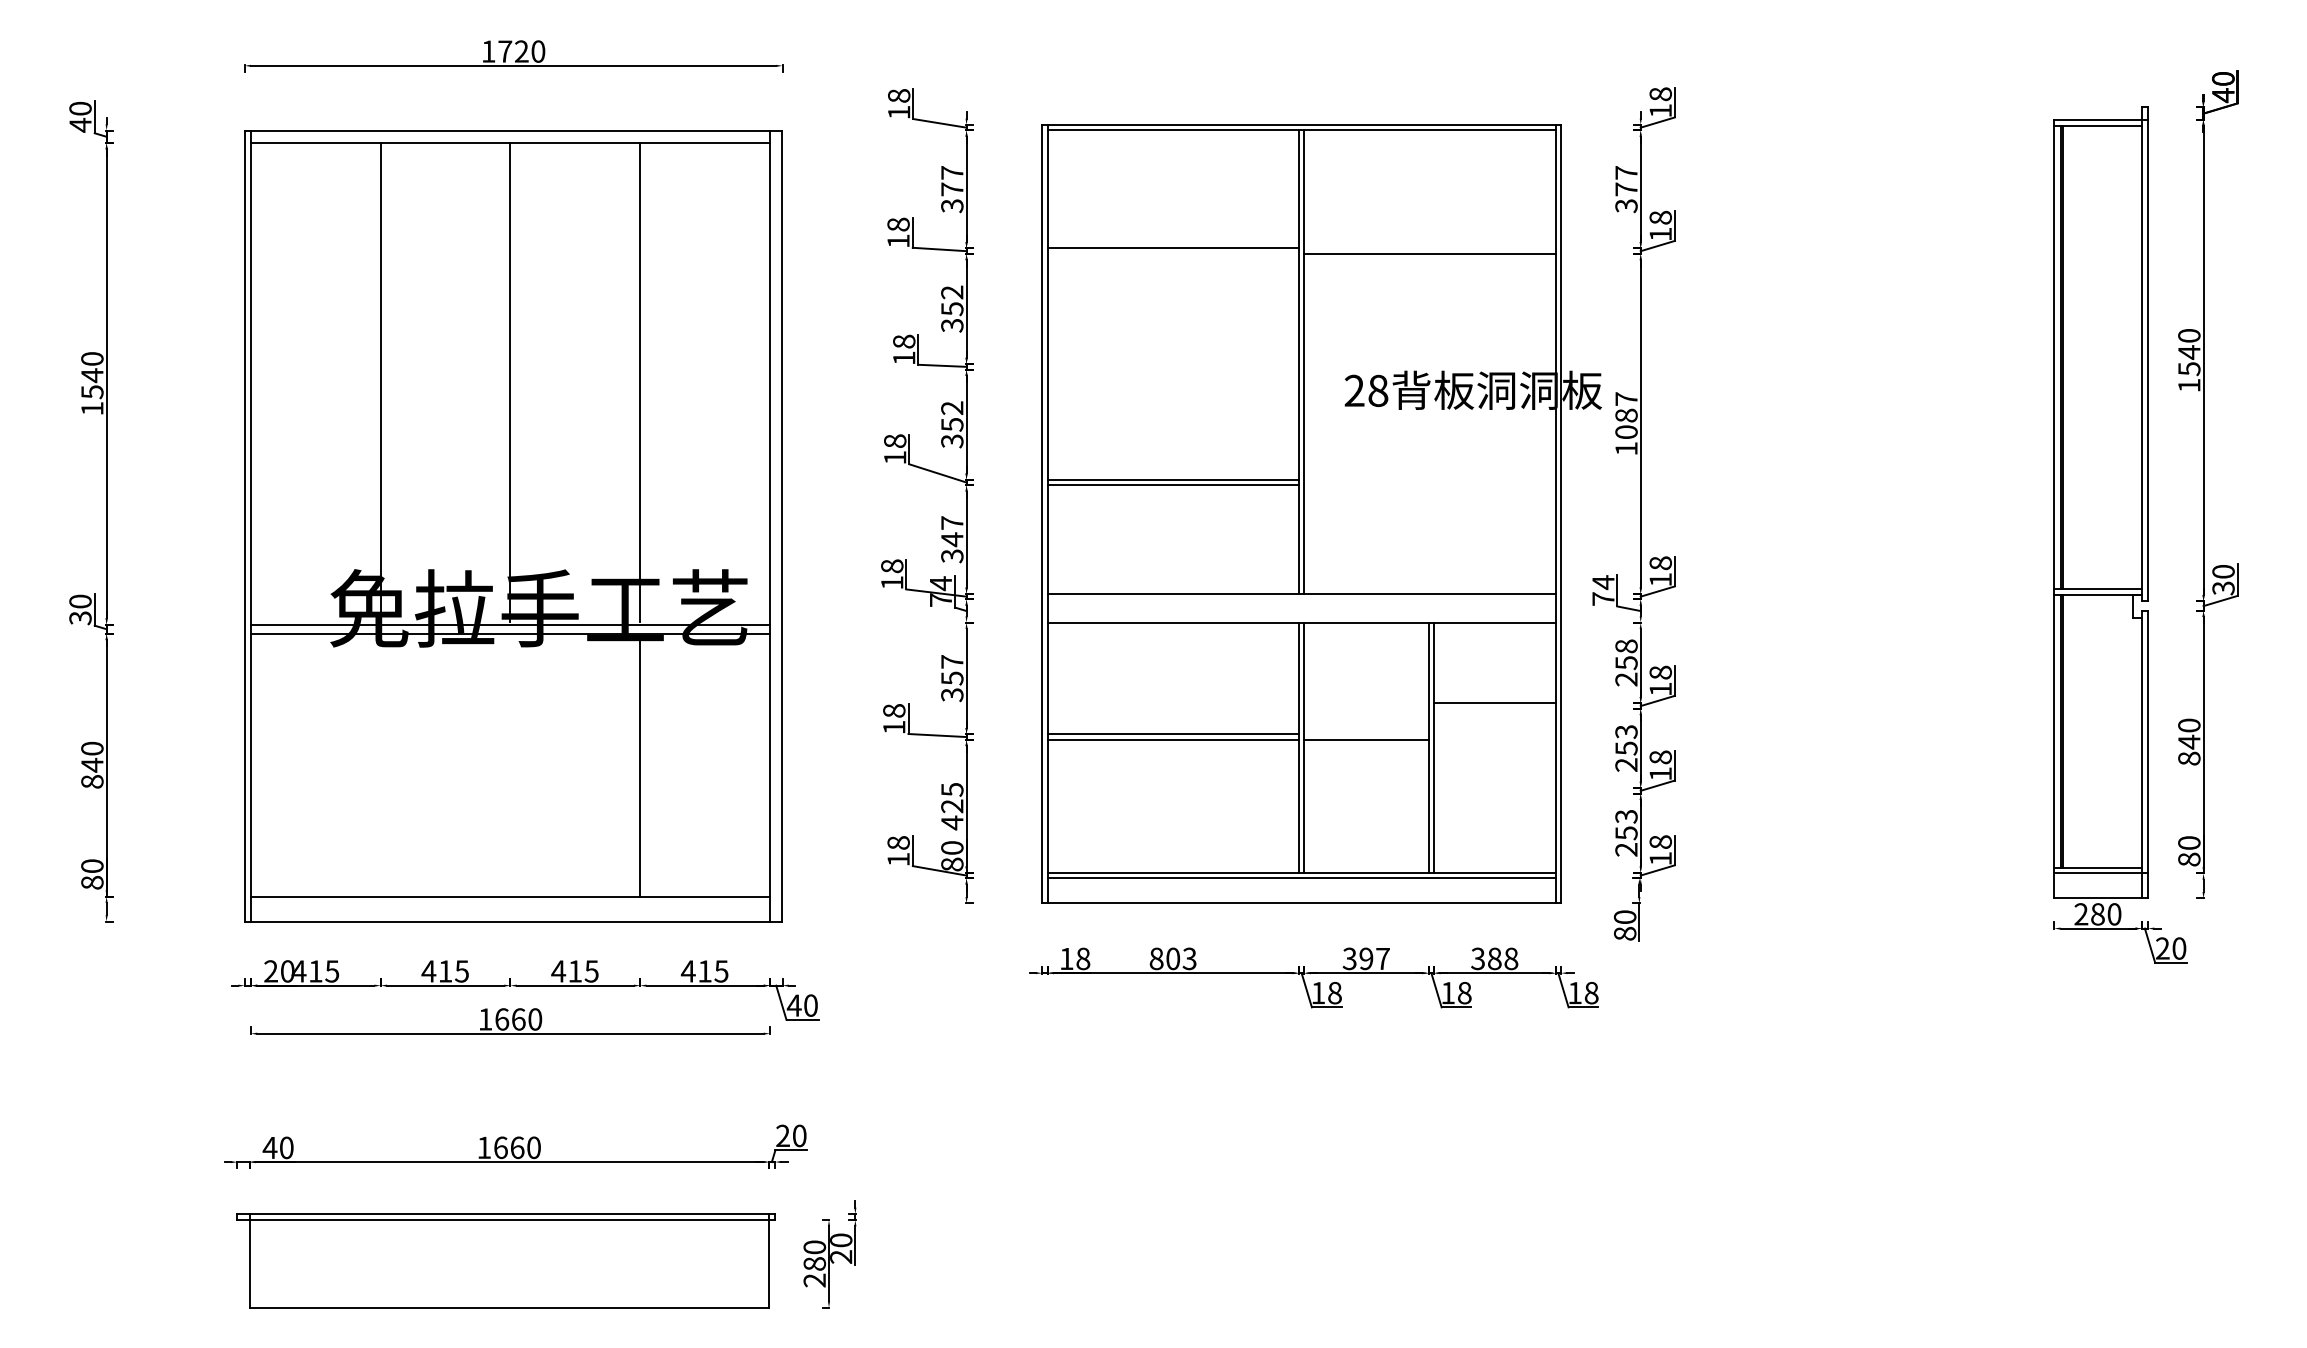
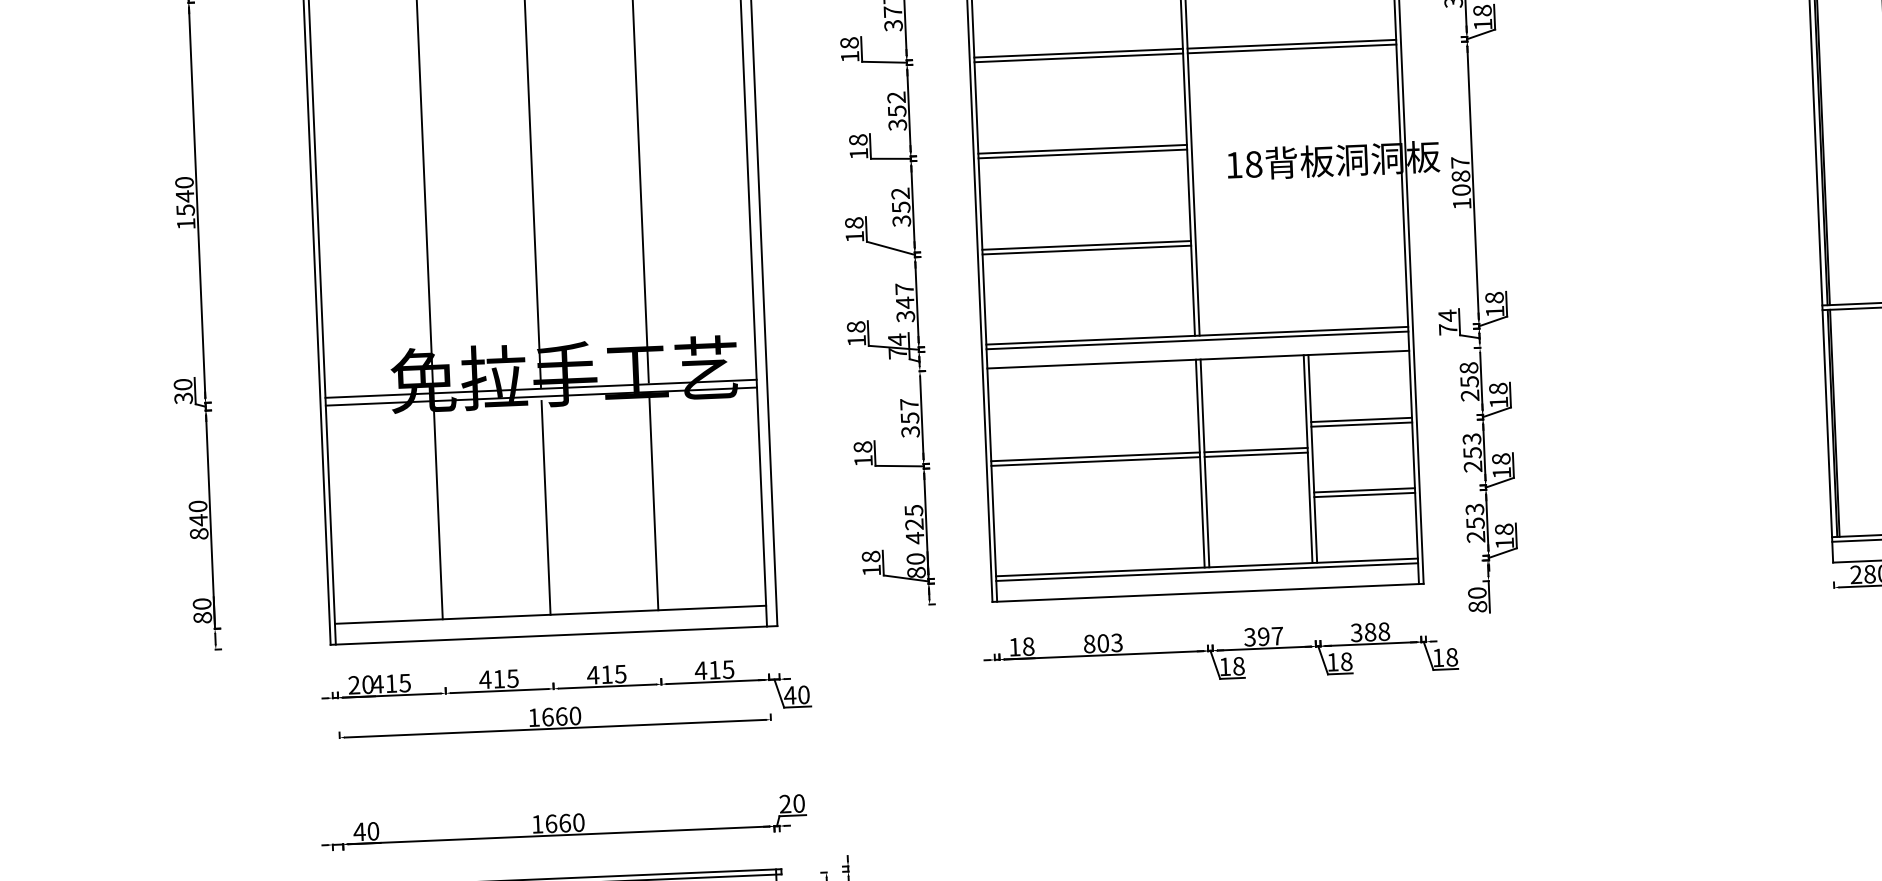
line: (1429, 248) -> (1291, 44), added
line: (1172, 254) -> (1078, 58), added
line: (1172, 364) -> (1082, 149), added
line: (1172, 369) -> (1082, 153), added
text: (1354, 390) -> (1234, 164), 28 -> 18
line: (1301, 599) -> (1197, 340), added
line: (1494, 708) -> (1361, 424), added
line: (1366, 734) -> (1256, 450), added
line: (380, 767) -> (438, 512), added
line: (510, 767) -> (546, 507), added
line: (1494, 788) -> (1364, 490), added
line: (1494, 793) -> (1364, 494), added

